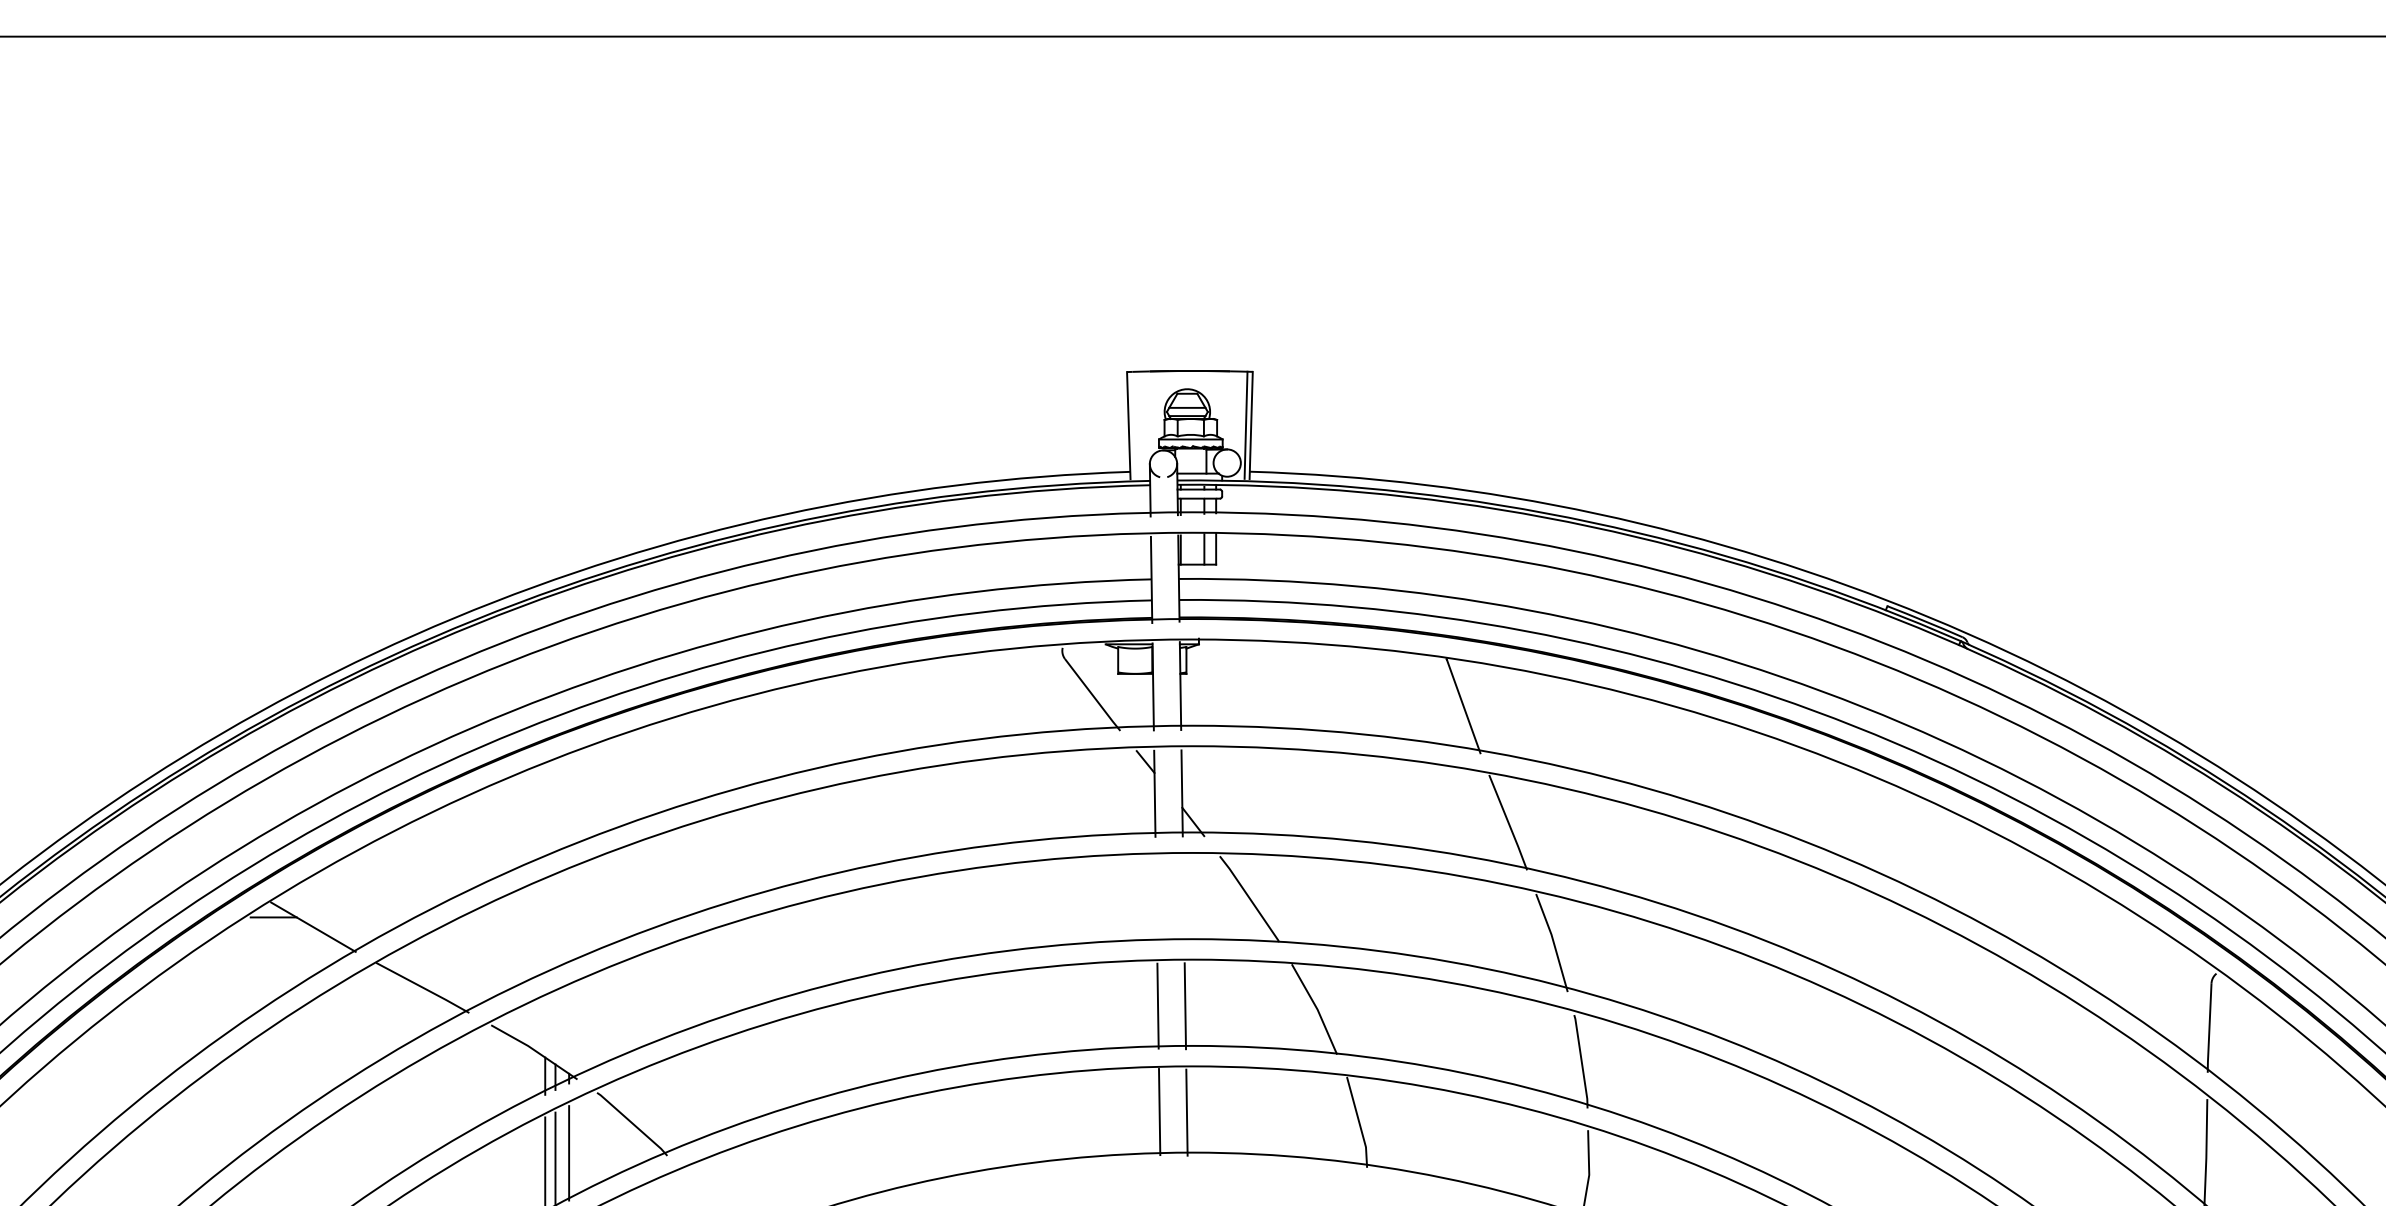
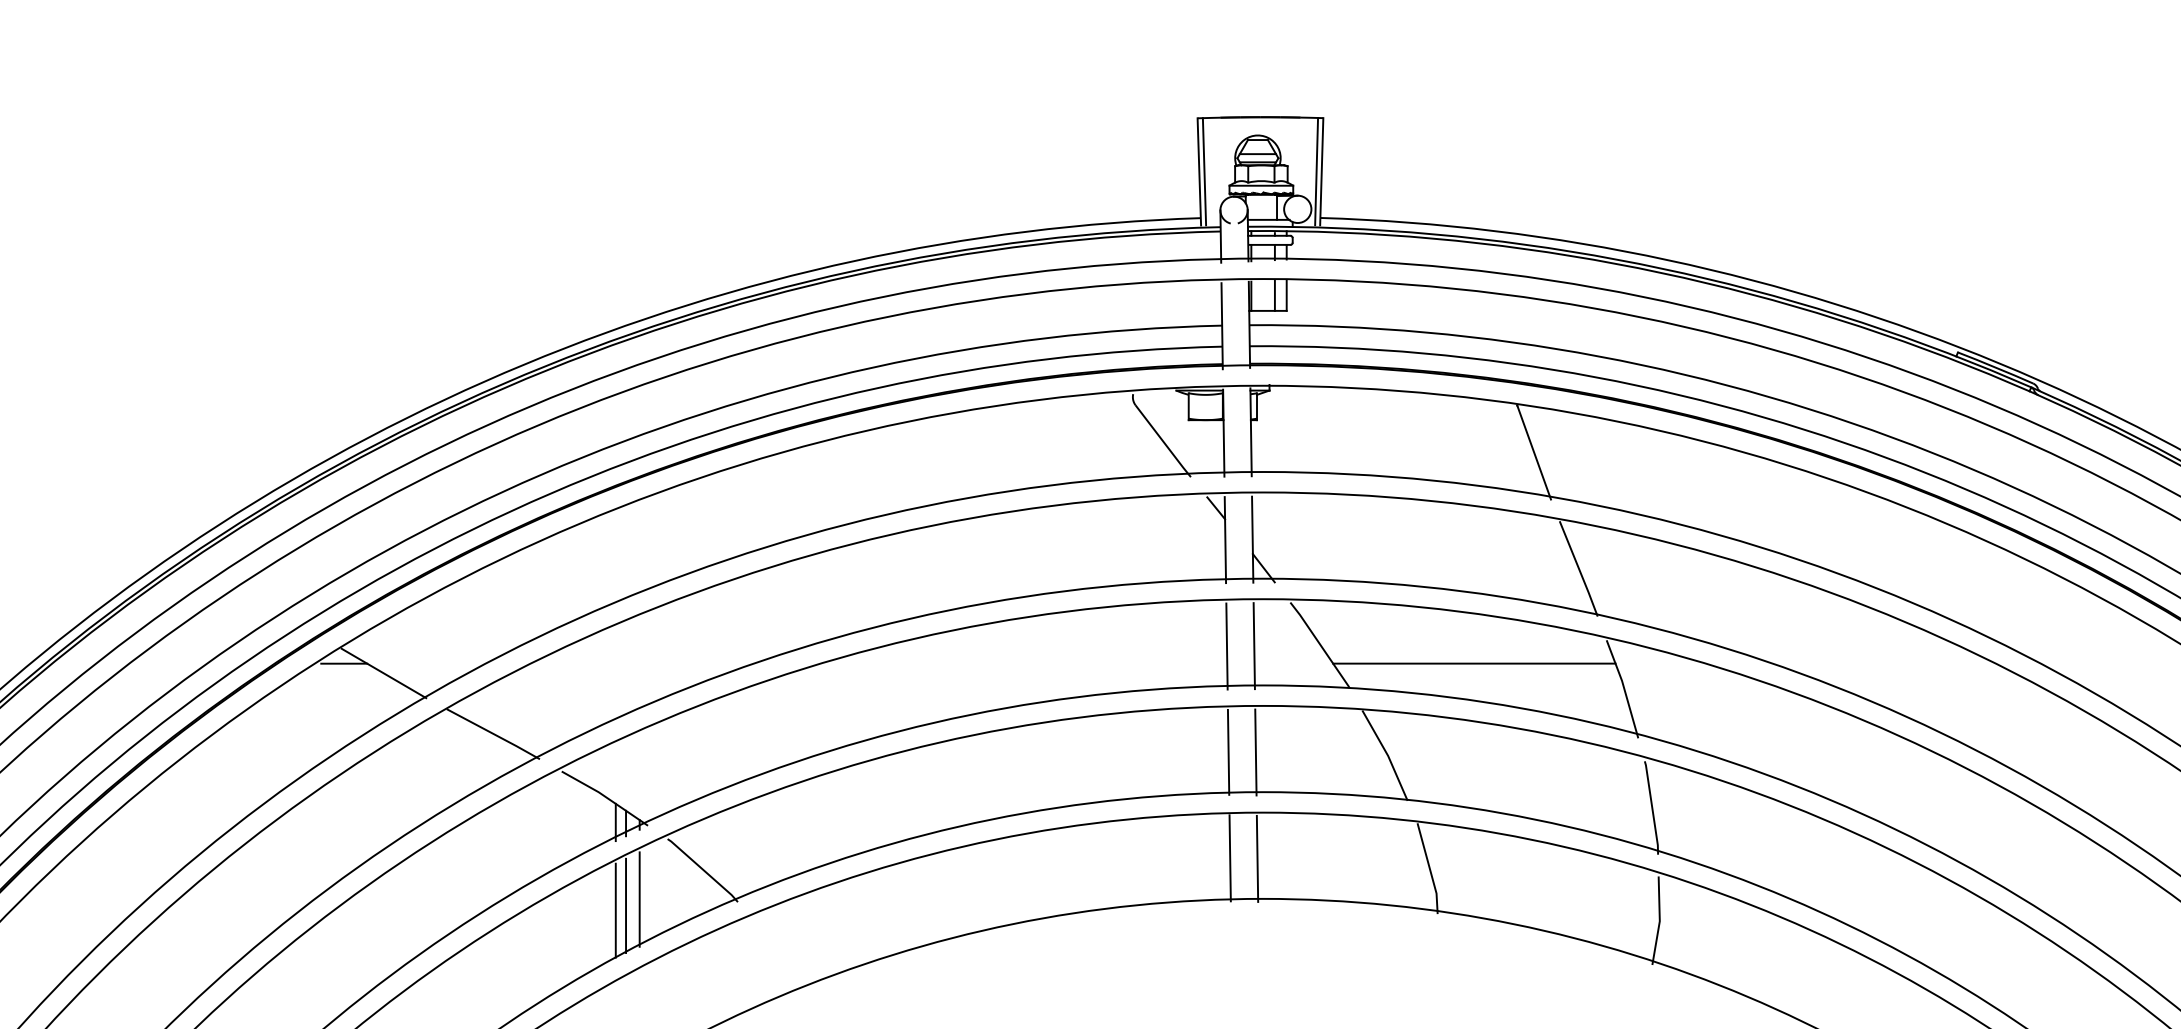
line: (1133, 425) -> (1204, 171), added
line: (1183, 899) -> (1254, 645), added
line: (1156, 900) -> (1227, 646), added
line: (1403, 917) -> (1474, 663), added

